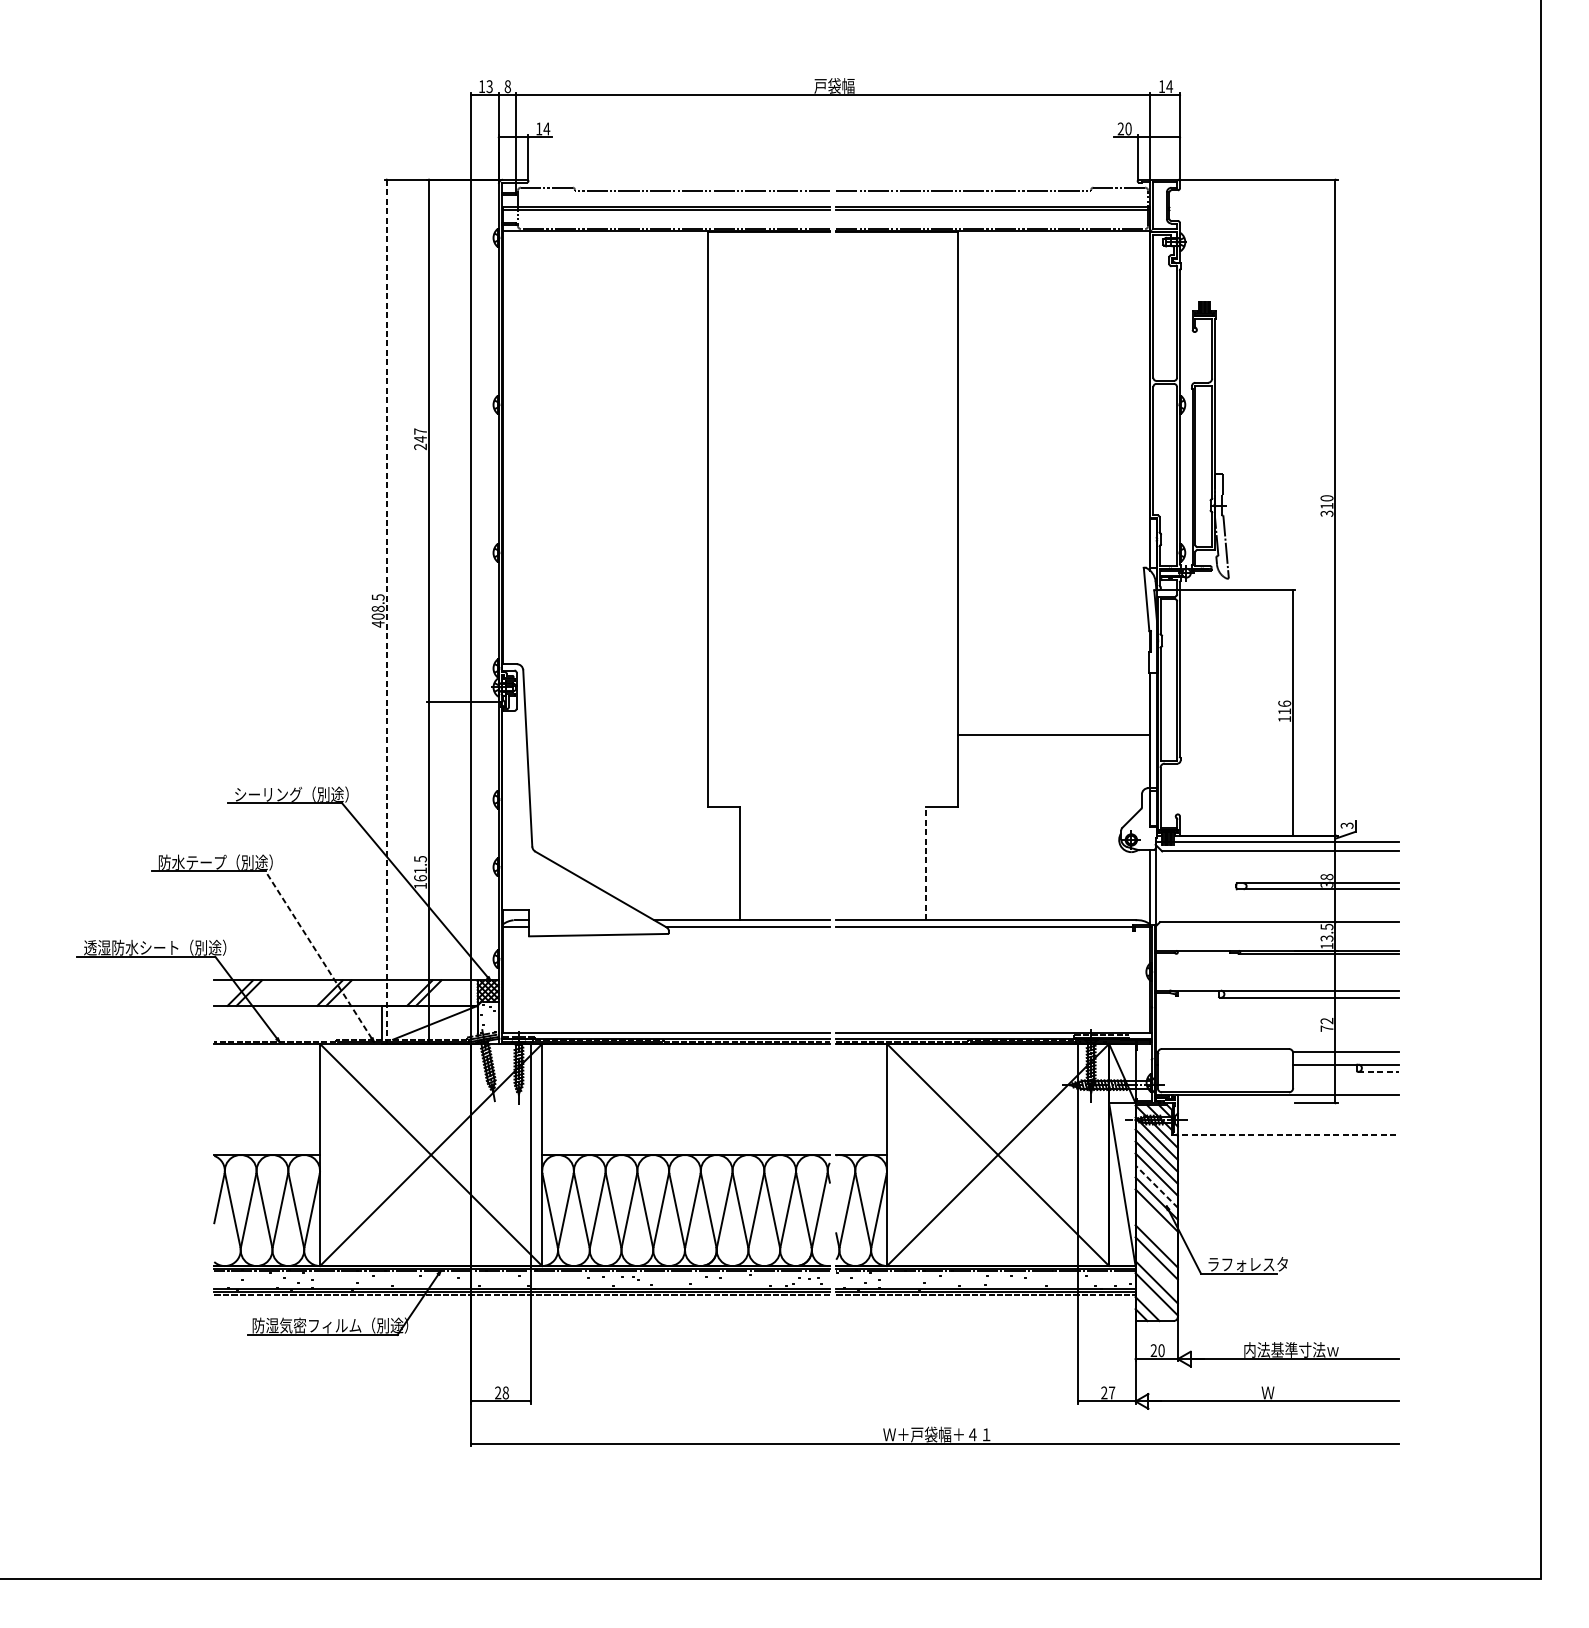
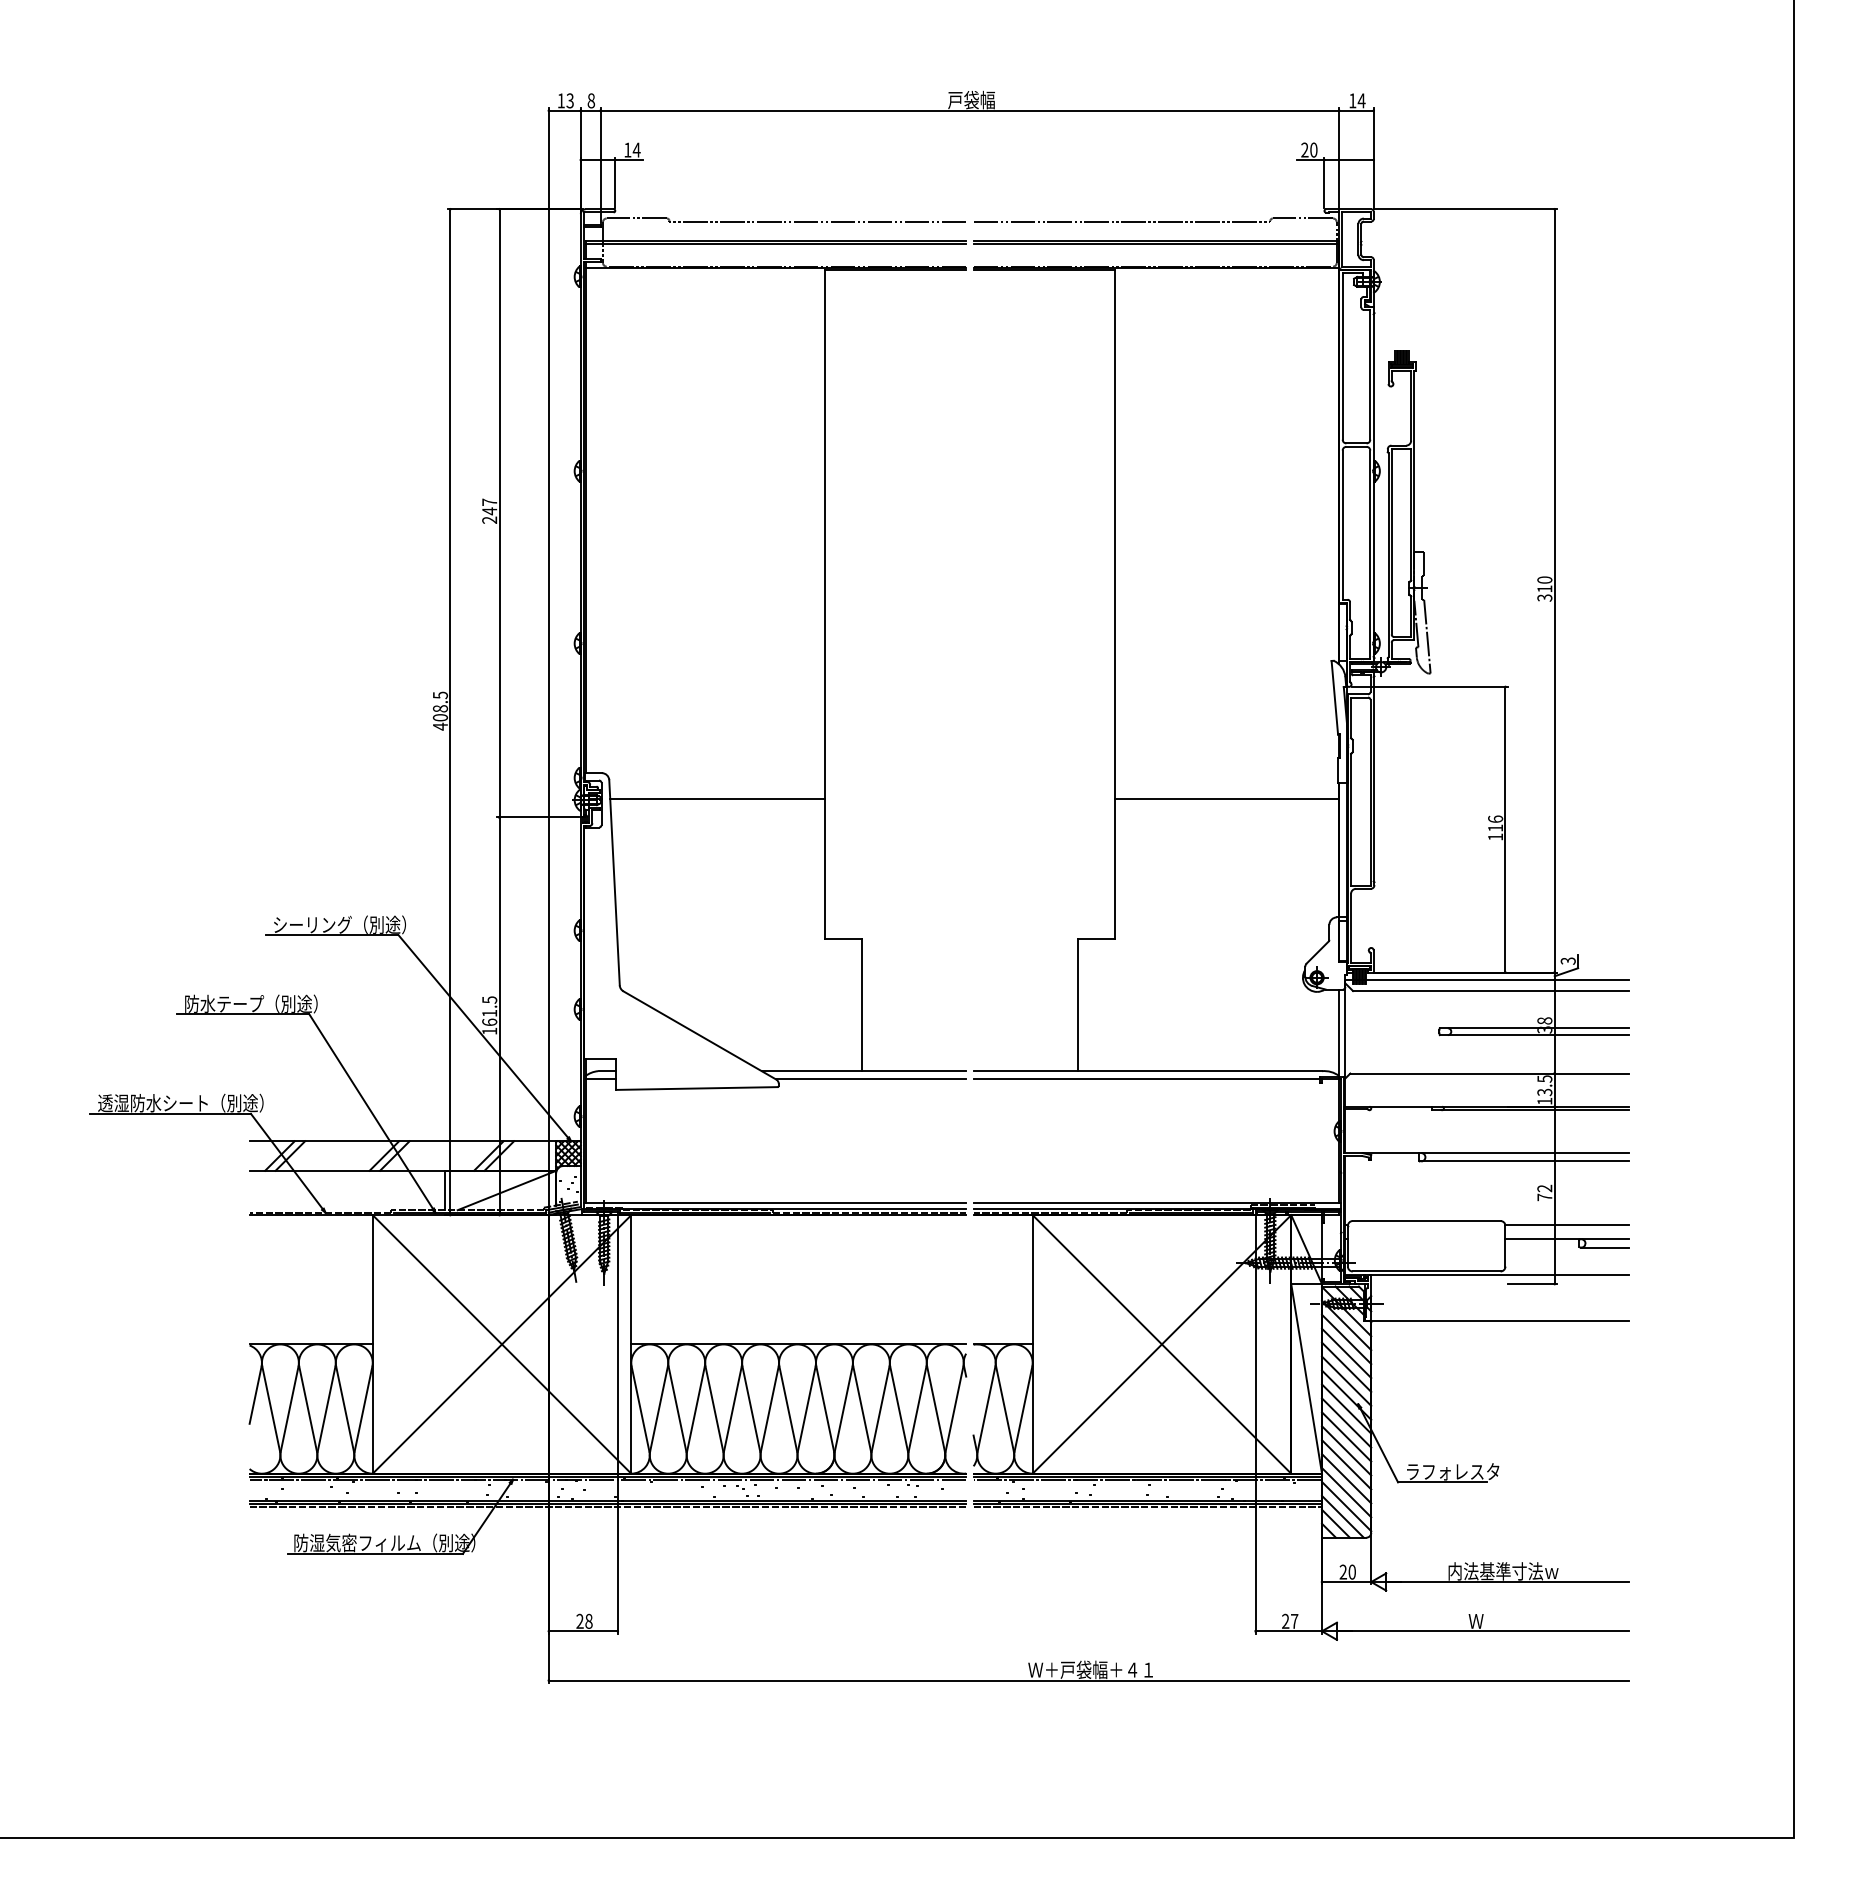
line: (386, 612) -> (450, 712), dashed -> solid
line: (616, 685) -> (717, 798), added
line: (1054, 734) -> (1227, 798), moved
line: (926, 863) -> (1078, 1005), dashed -> solid
line: (318, 954) -> (370, 1111), dashed -> solid
line: (1378, 1071) -> (1604, 1247), dashed -> solid
line: (1285, 1135) -> (1496, 1321), dashed -> solid
line: (1156, 1186) -> (1346, 1381), dashed -> solid
line: (1156, 1222) -> (1346, 1422), added
line: (1156, 1234) -> (1346, 1436), added
line: (1156, 1270) -> (1346, 1478), added
line: (1153, 1302) -> (1342, 1516), added

